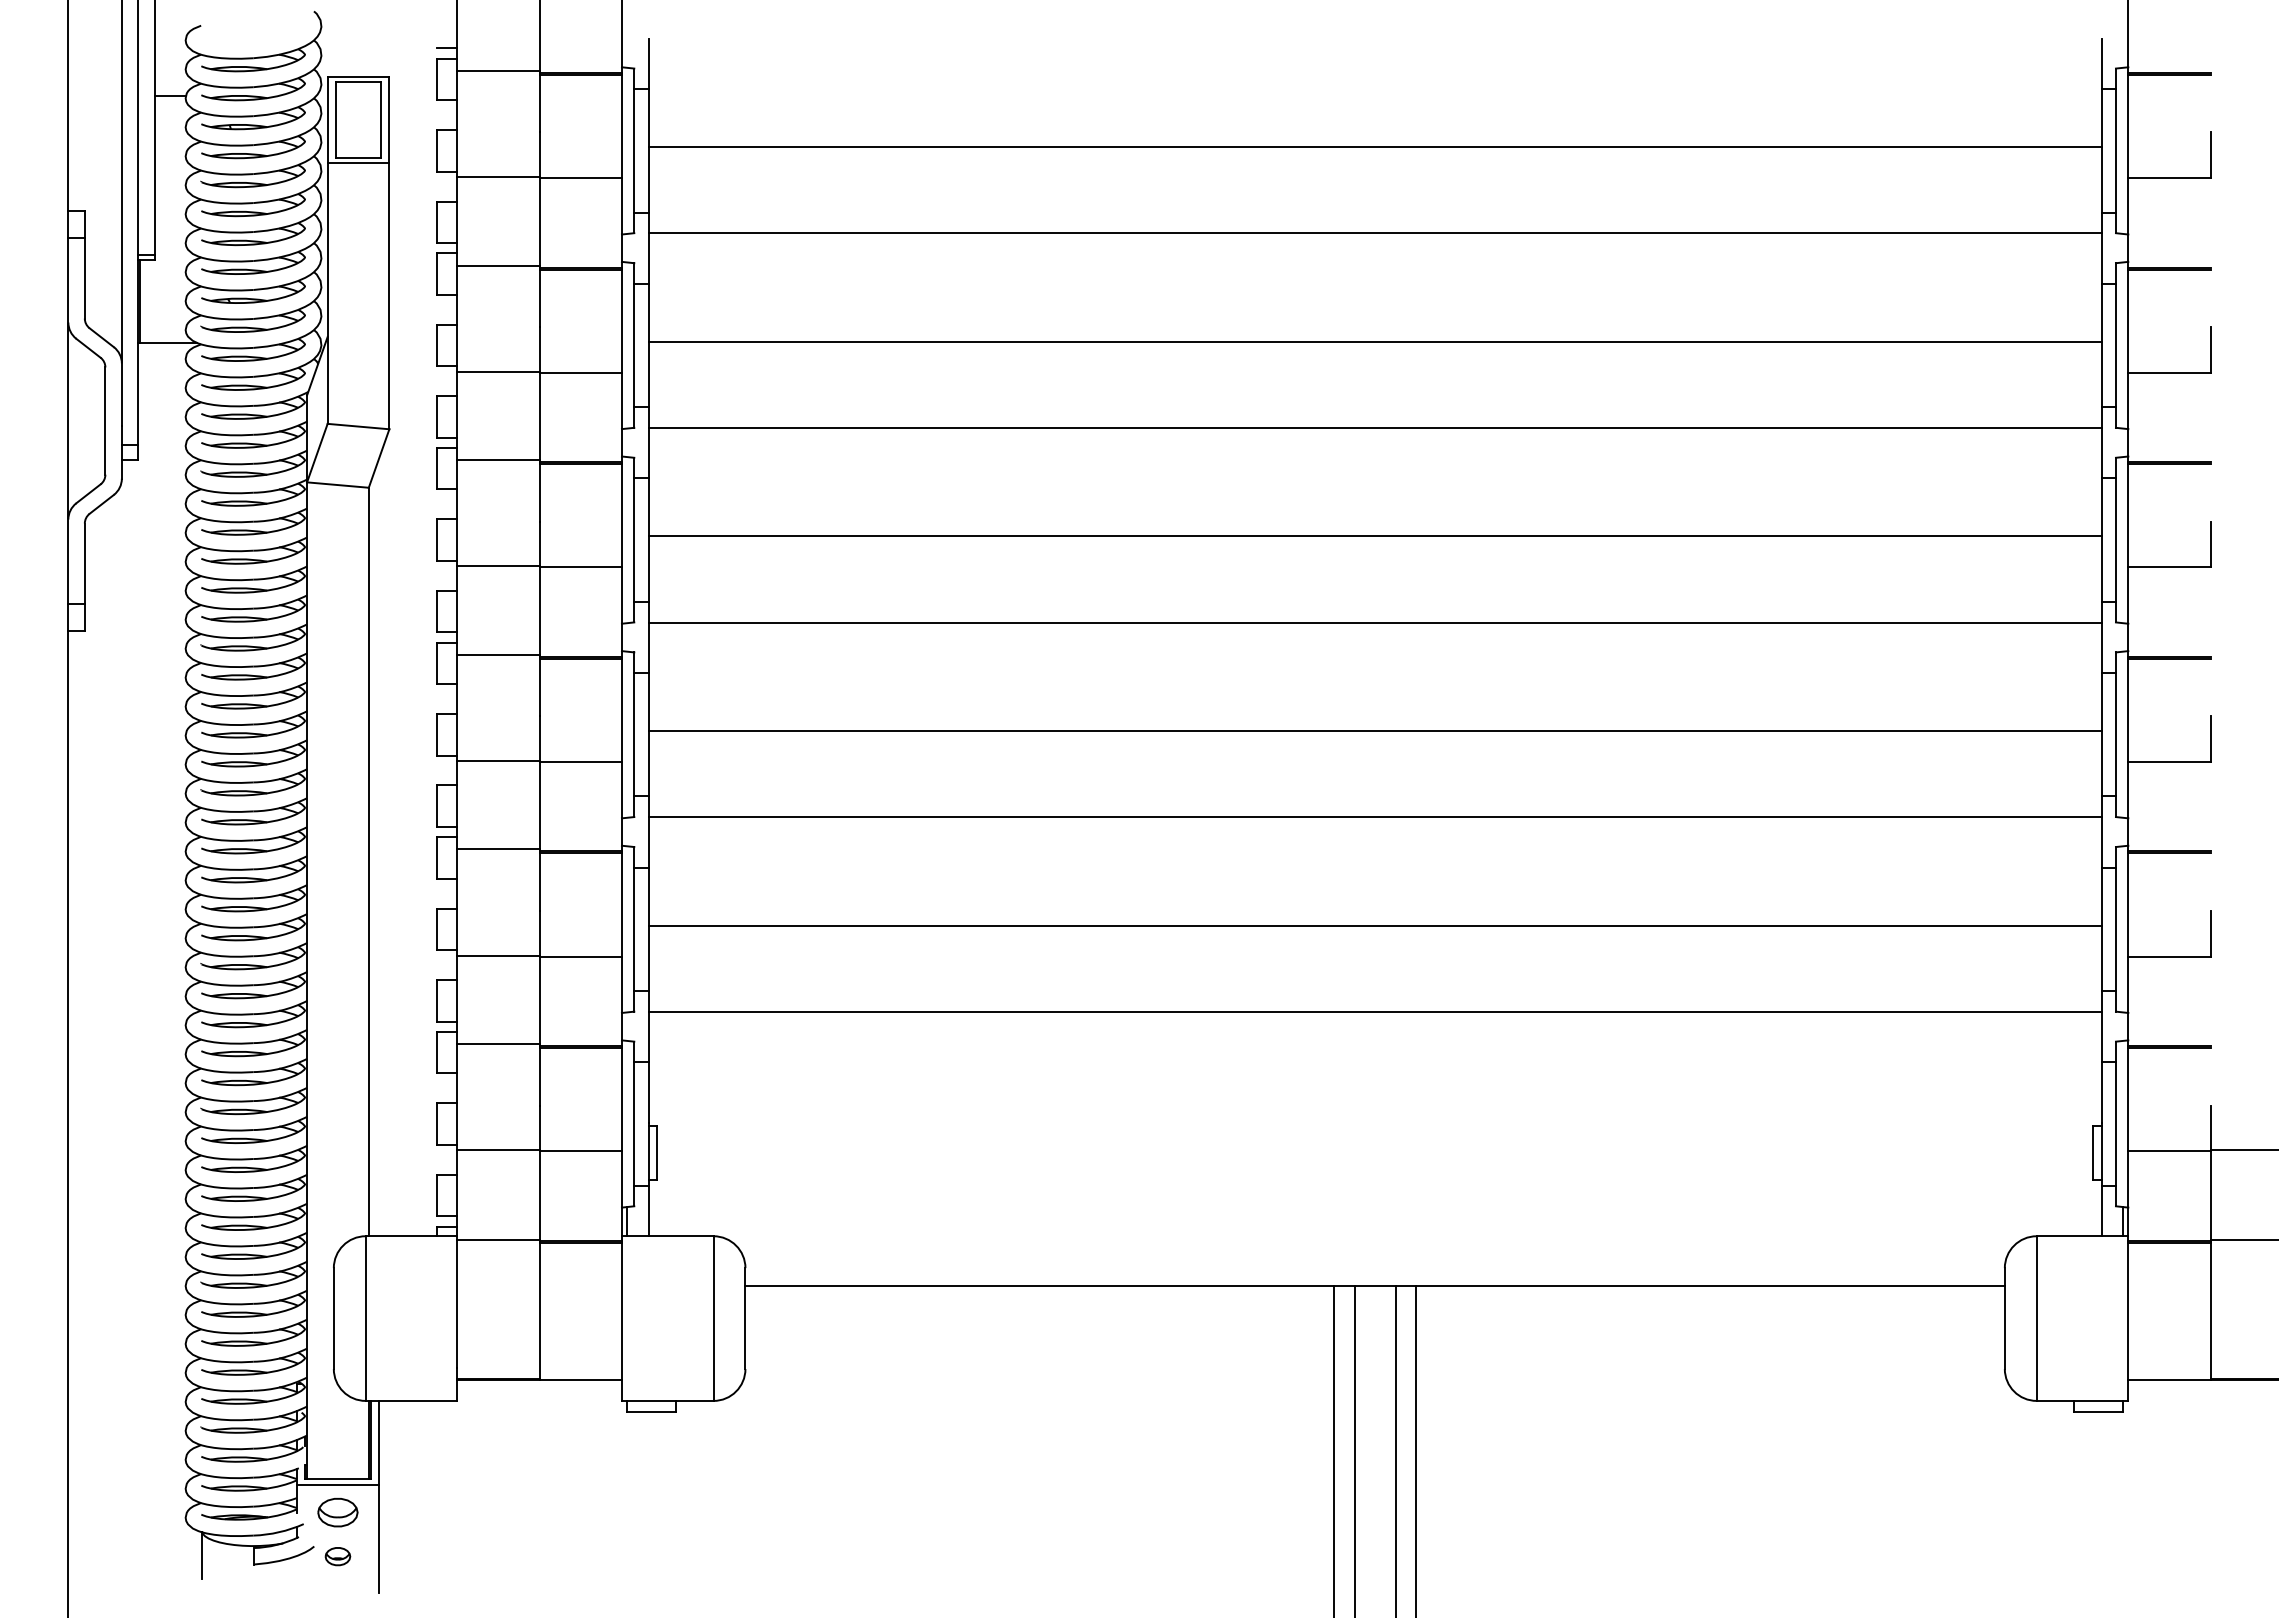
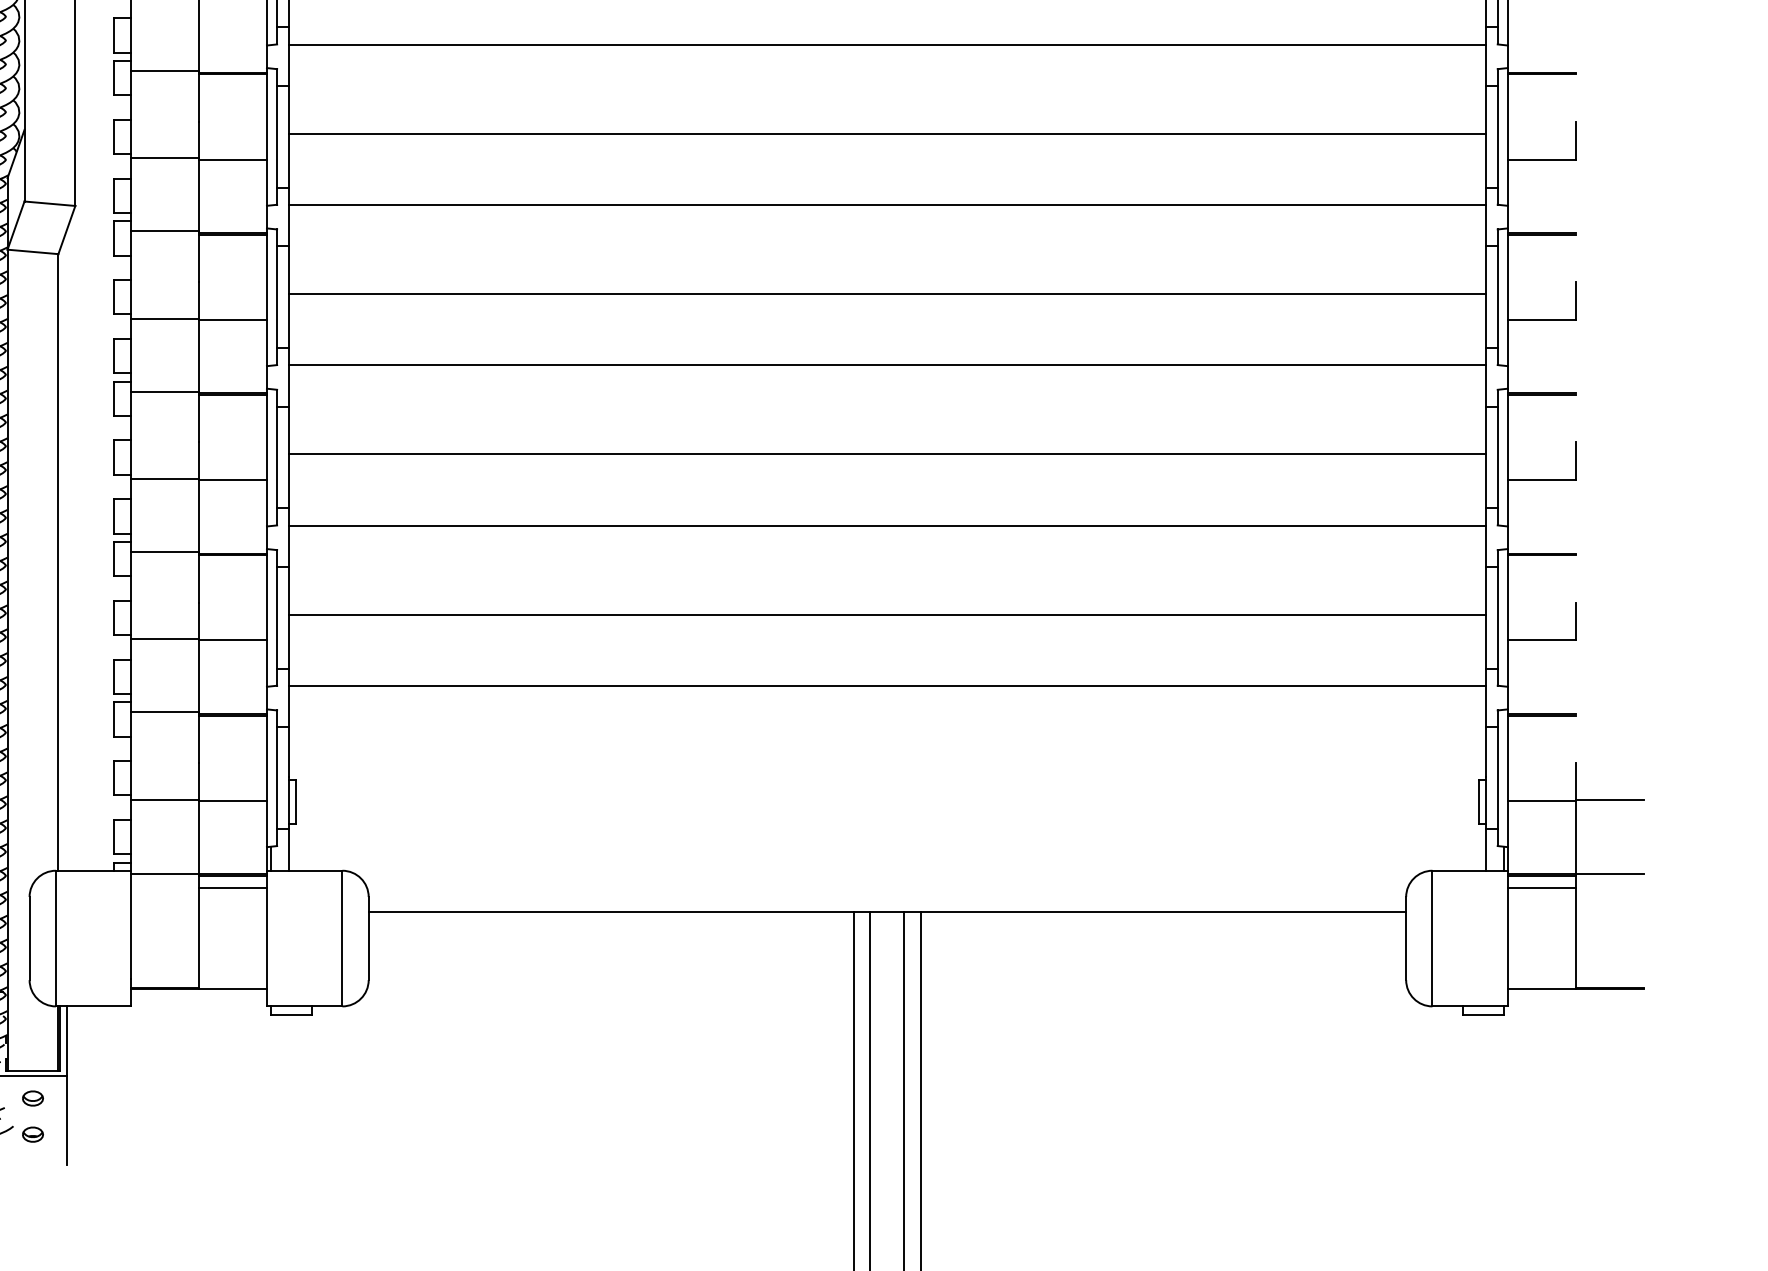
line: (580, 1257) -> (232, 888), added
line: (2169, 1257) -> (1541, 888), added
part: (337, 1512) -> (32, 1098), size x0.62

